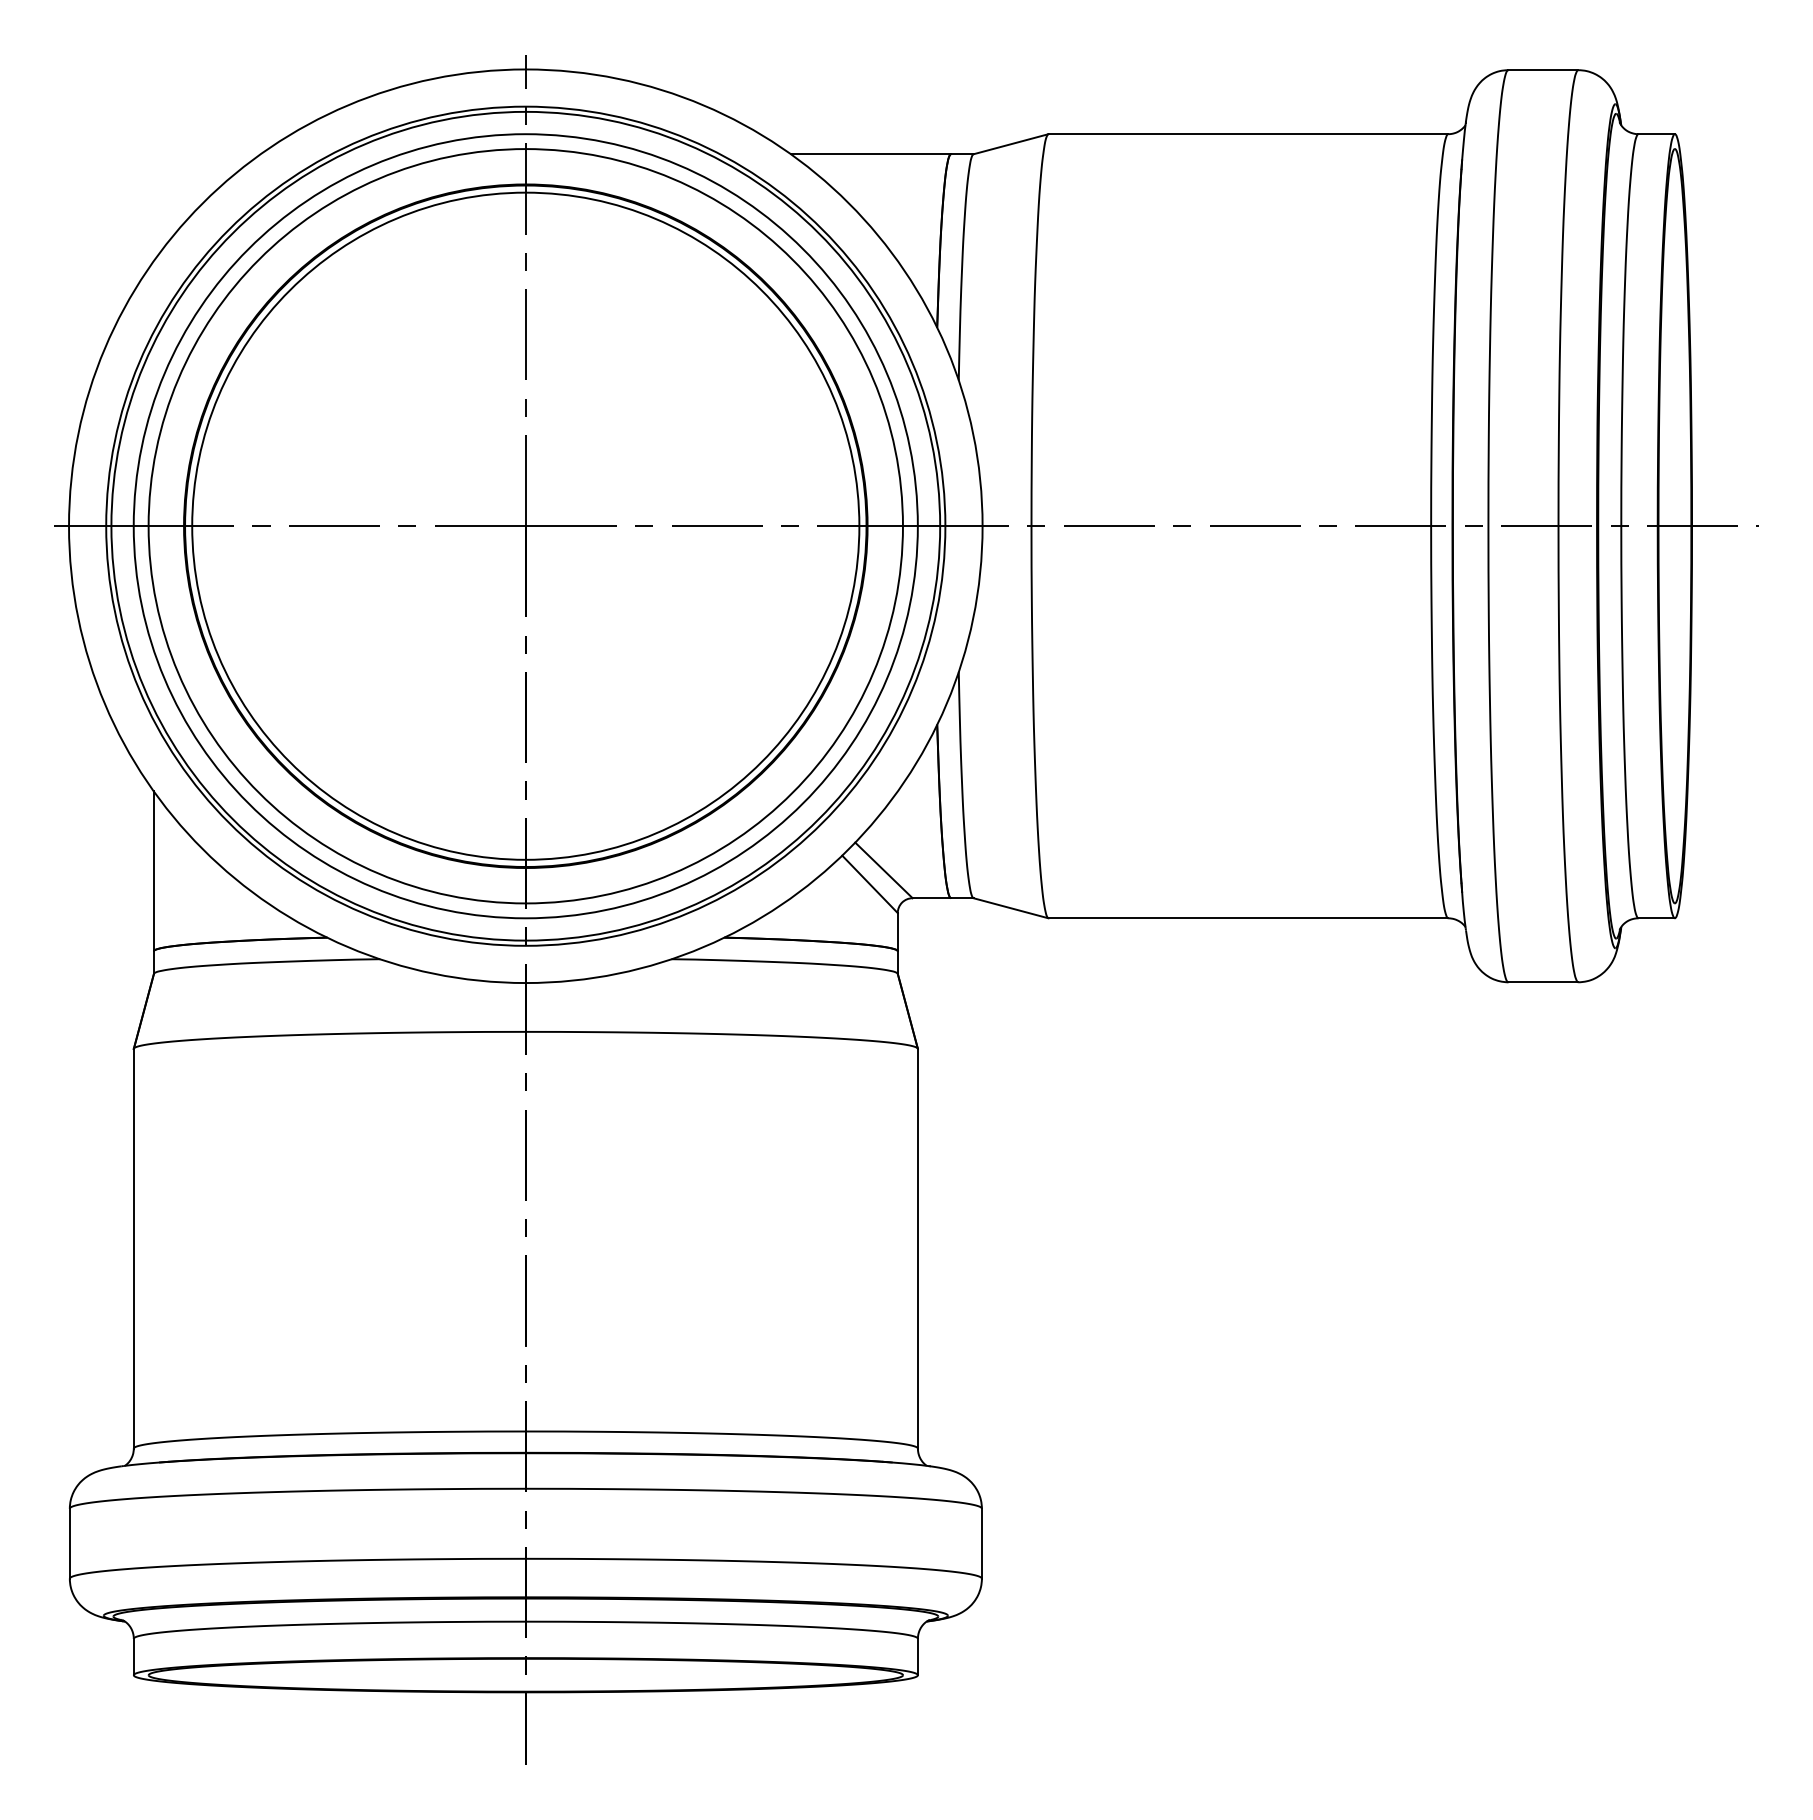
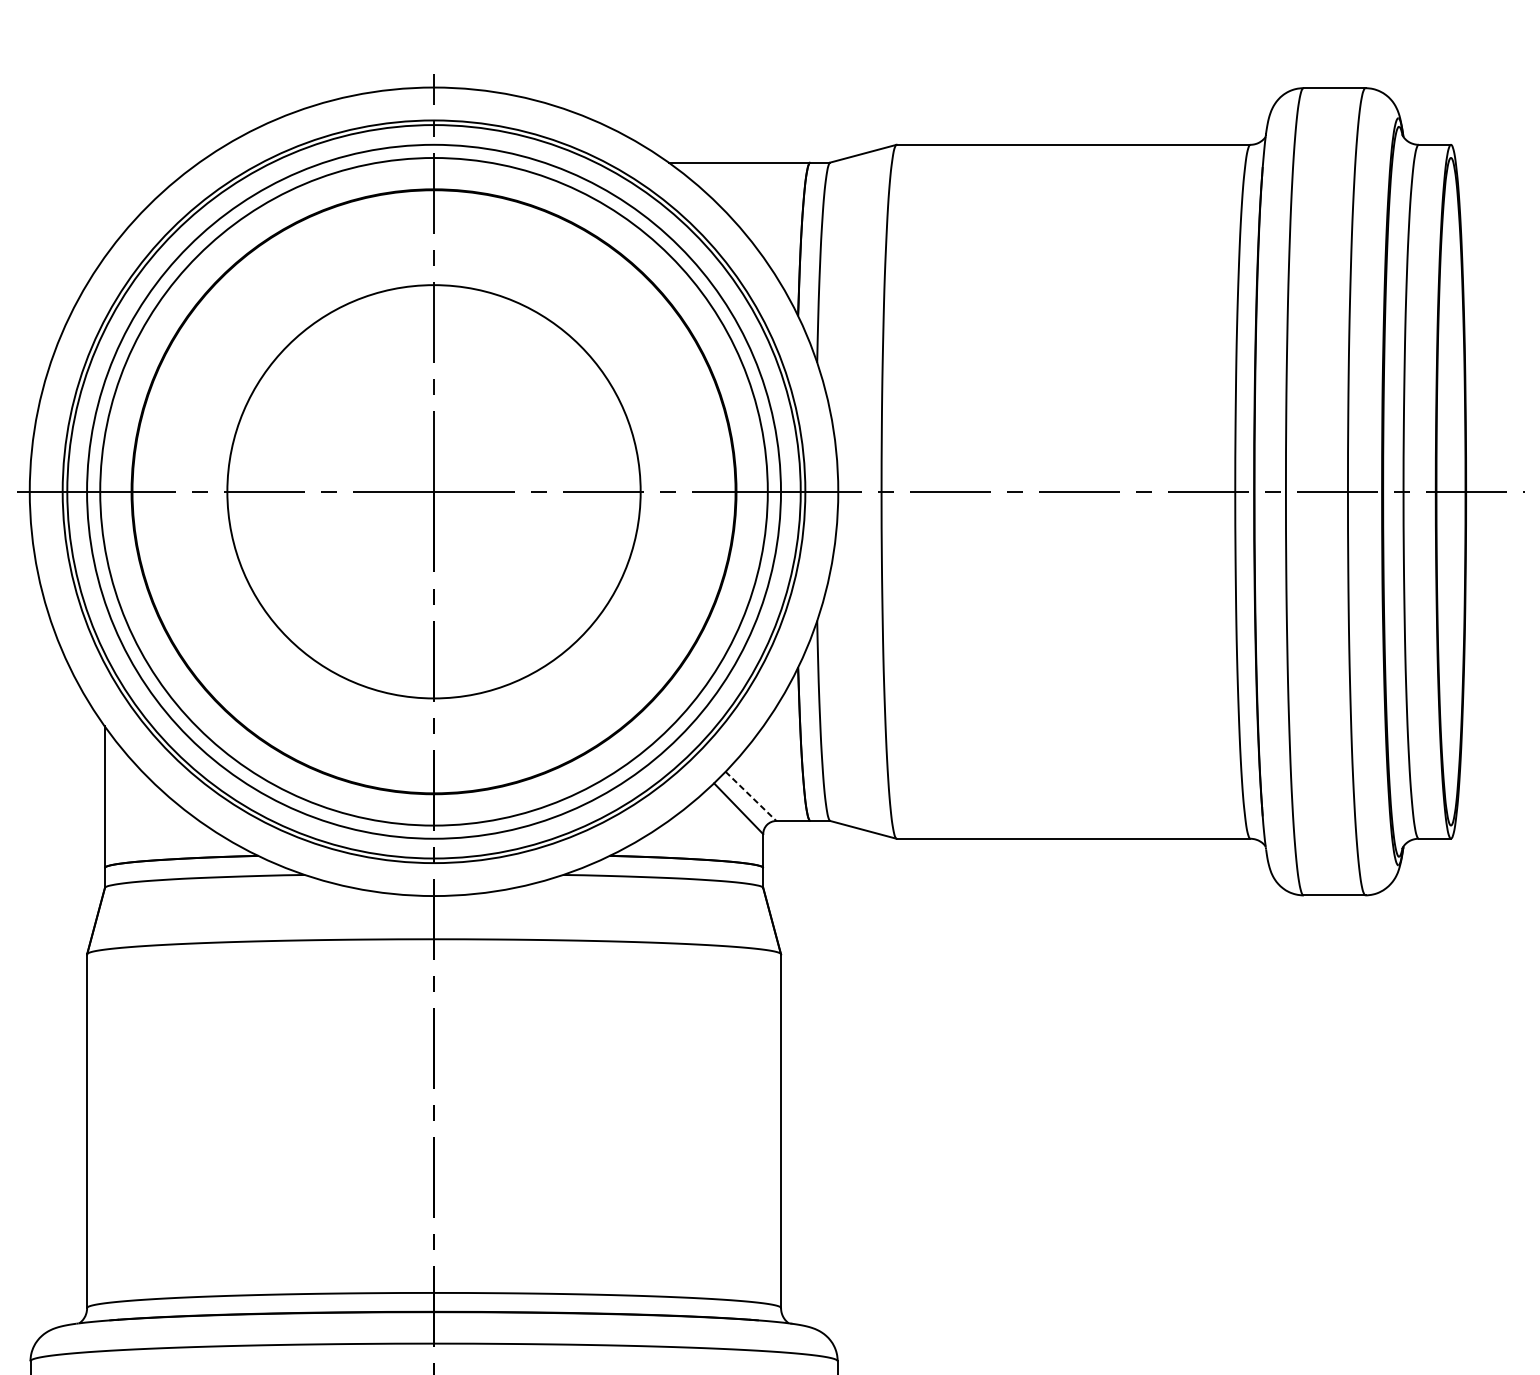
circle: (525, 525) -> (433, 491), size x0.7
line: (883, 870) -> (750, 796), solid -> dashed

